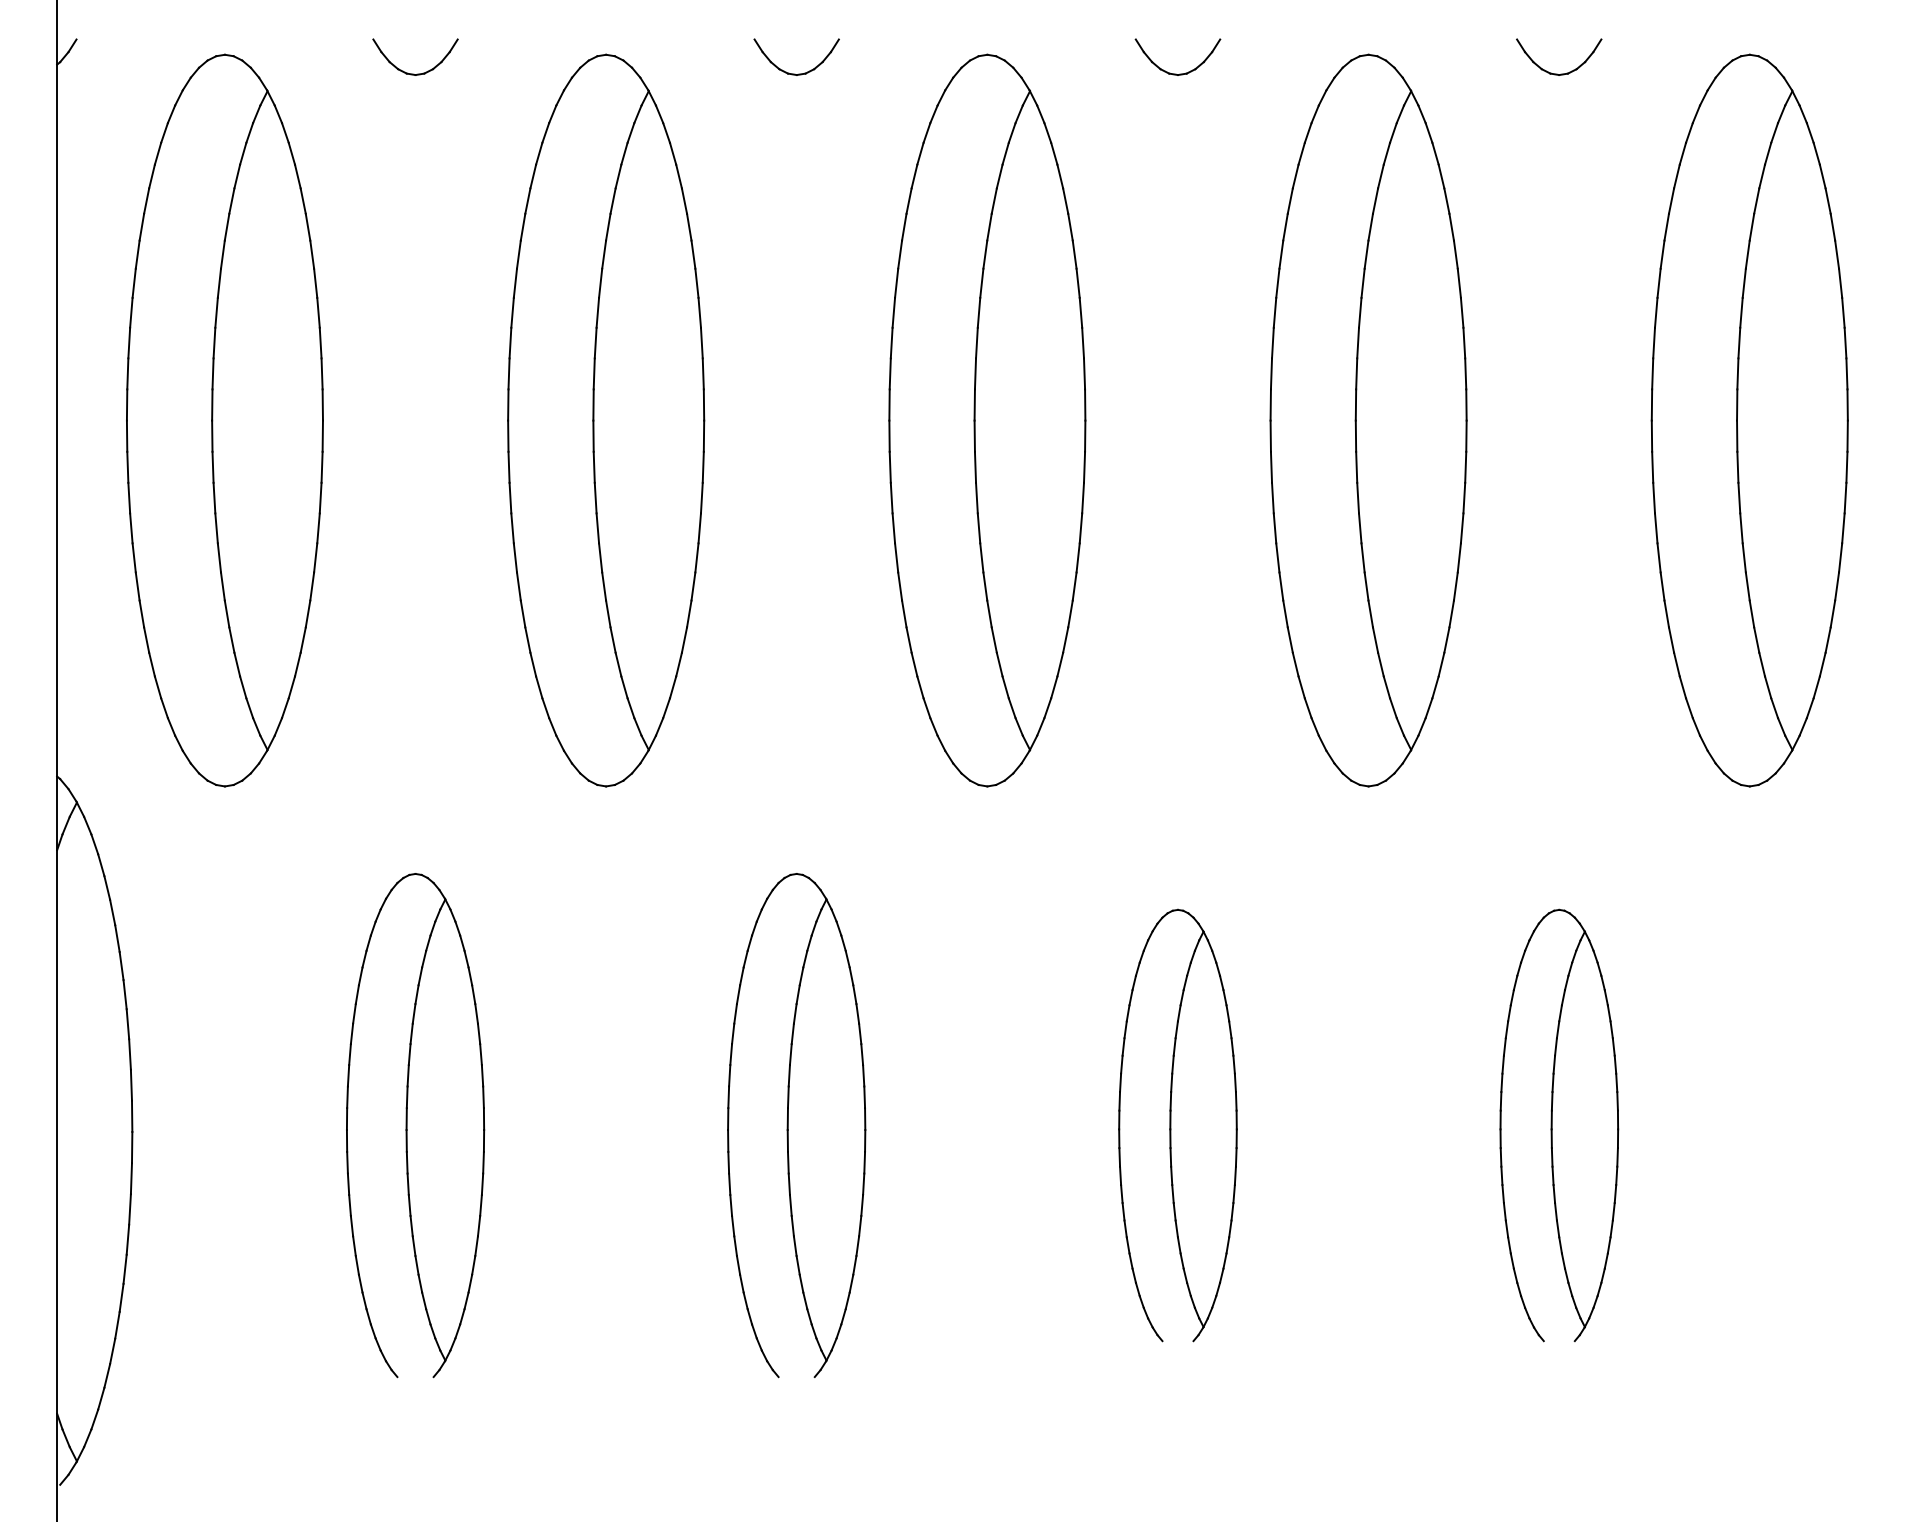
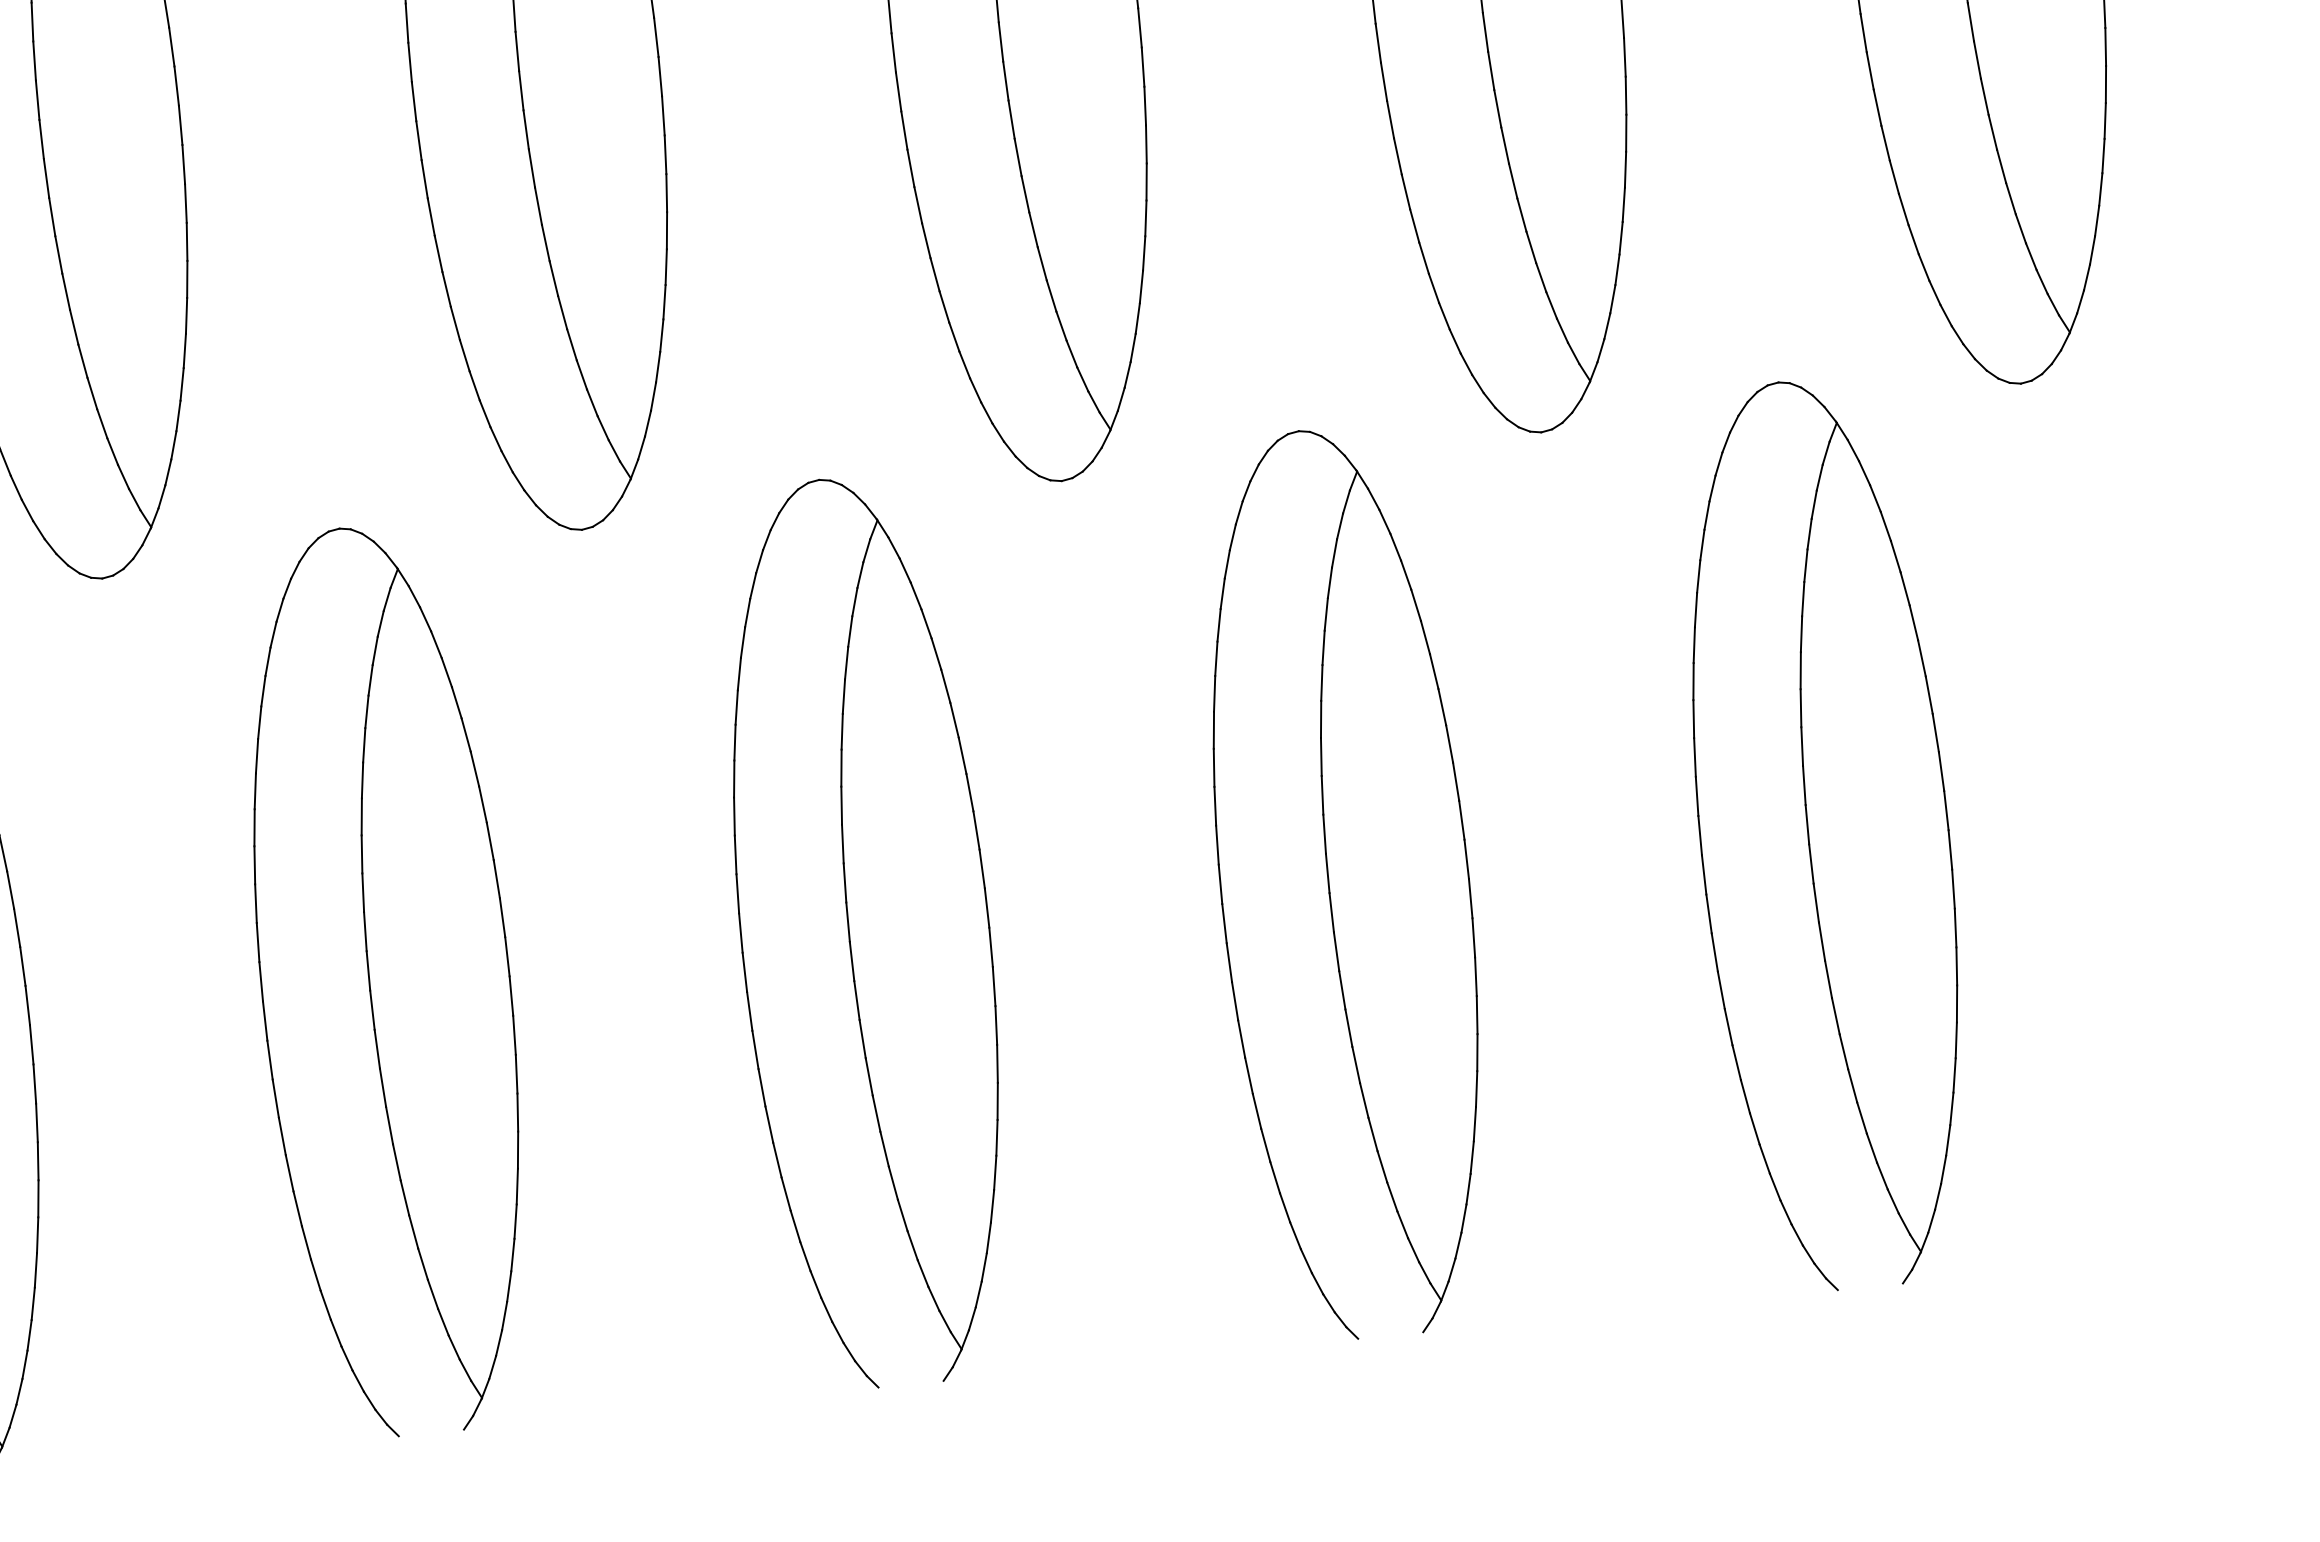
part: (415, 1125) -> (385, 980), size x1.43
part: (796, 1125) -> (864, 932), size x1.43
part: (1177, 1125) -> (1344, 883), size x1.67
part: (1559, 1125) -> (1824, 834), size x1.67

